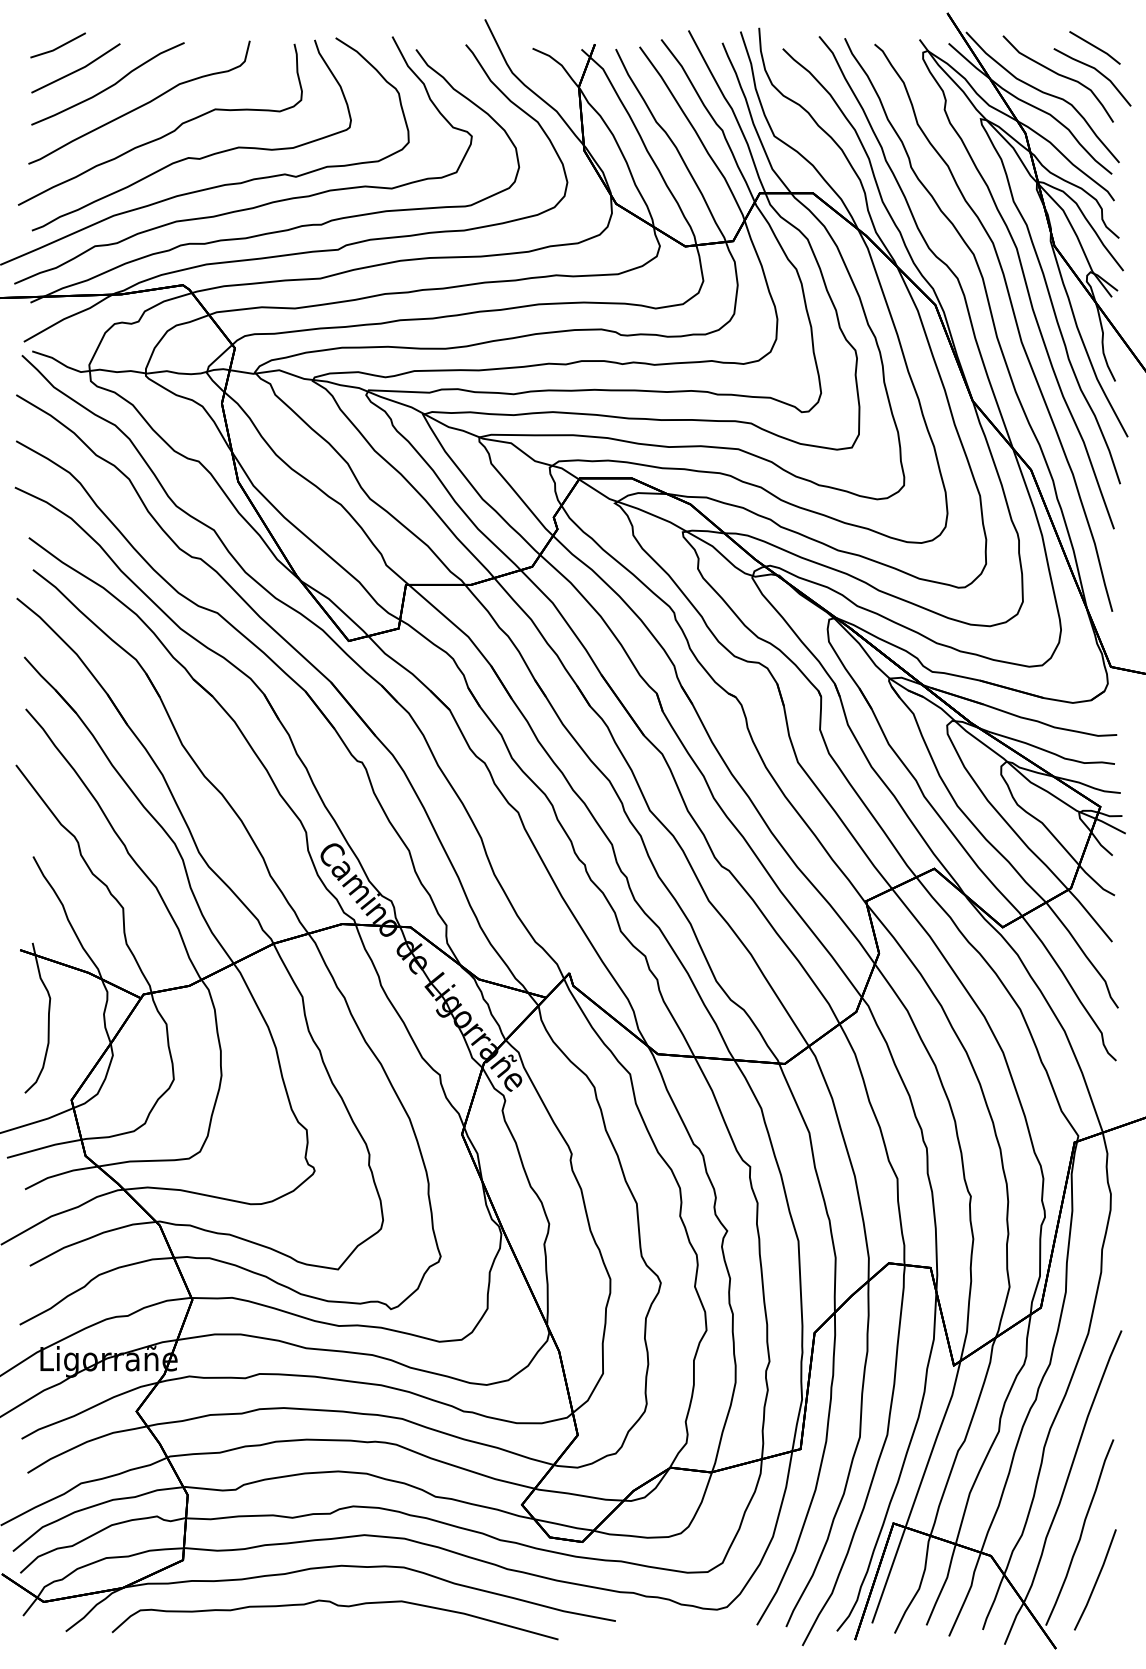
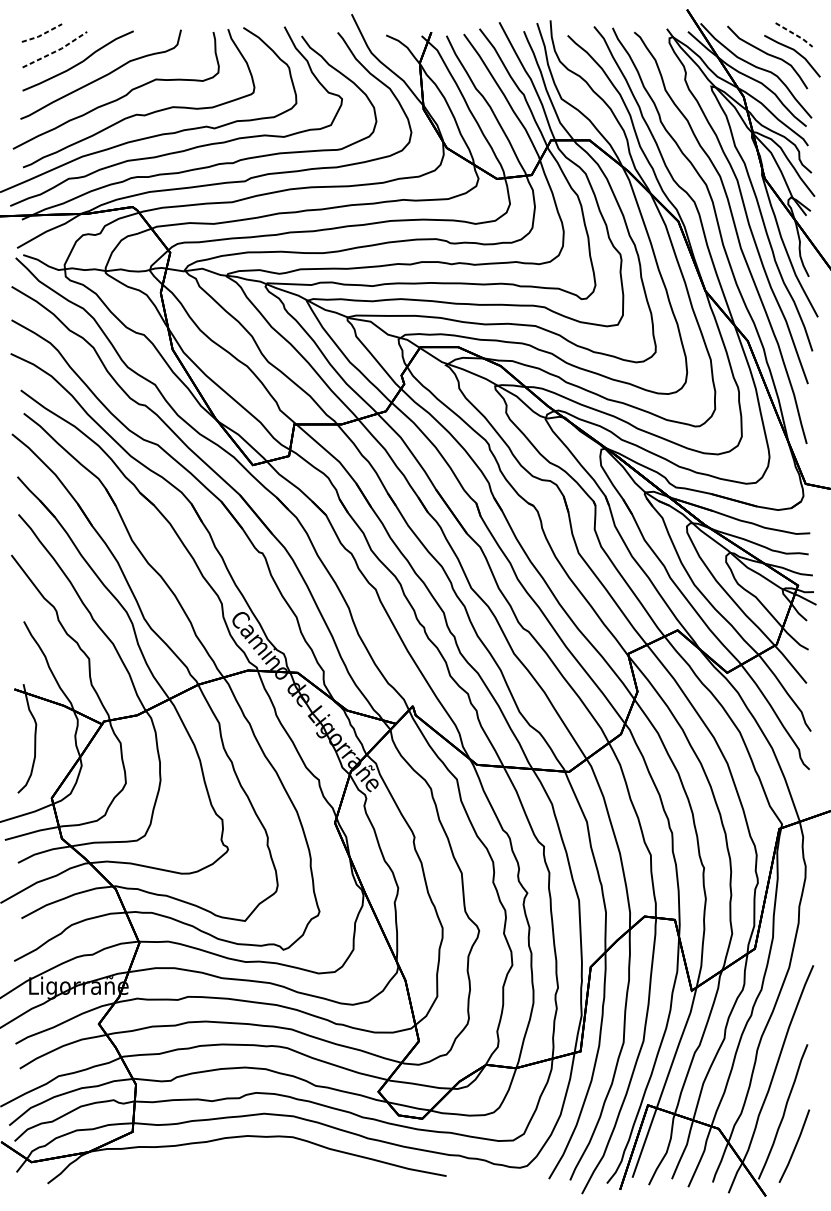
line: (59, 47) -> (43, 34), solid -> dashed
line: (1096, 47) -> (795, 34), solid -> dashed
line: (78, 70) -> (56, 51), solid -> dashed
curve: (337, 1606) -> (244, 1165), removed

